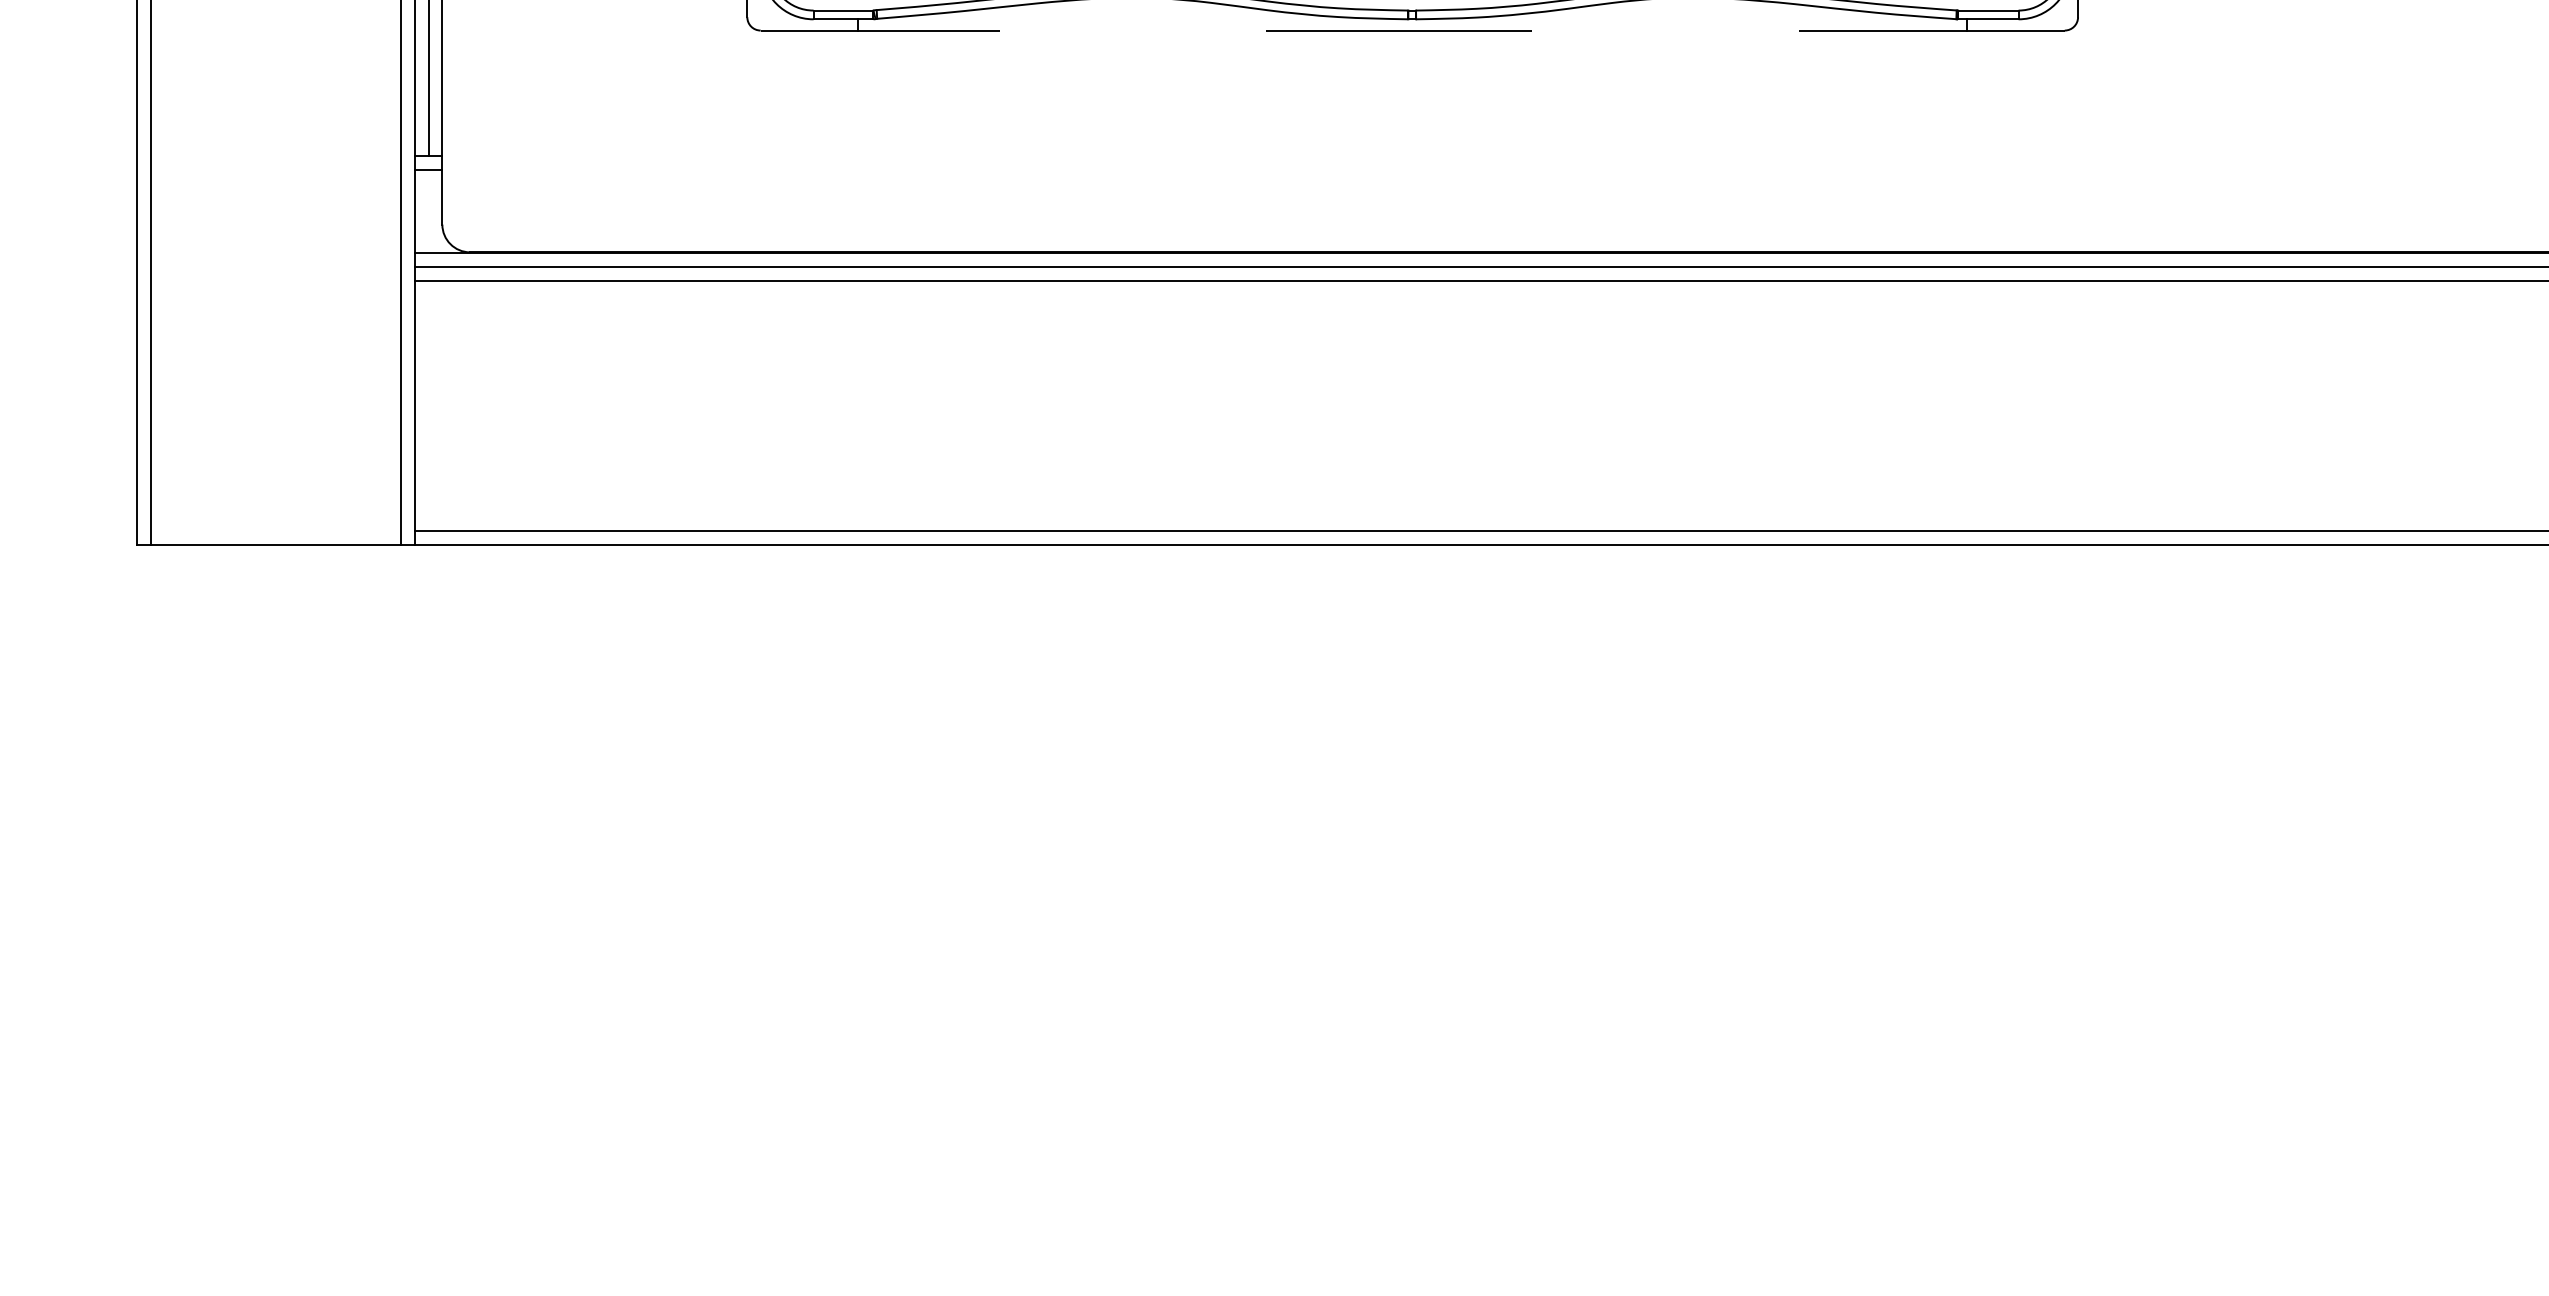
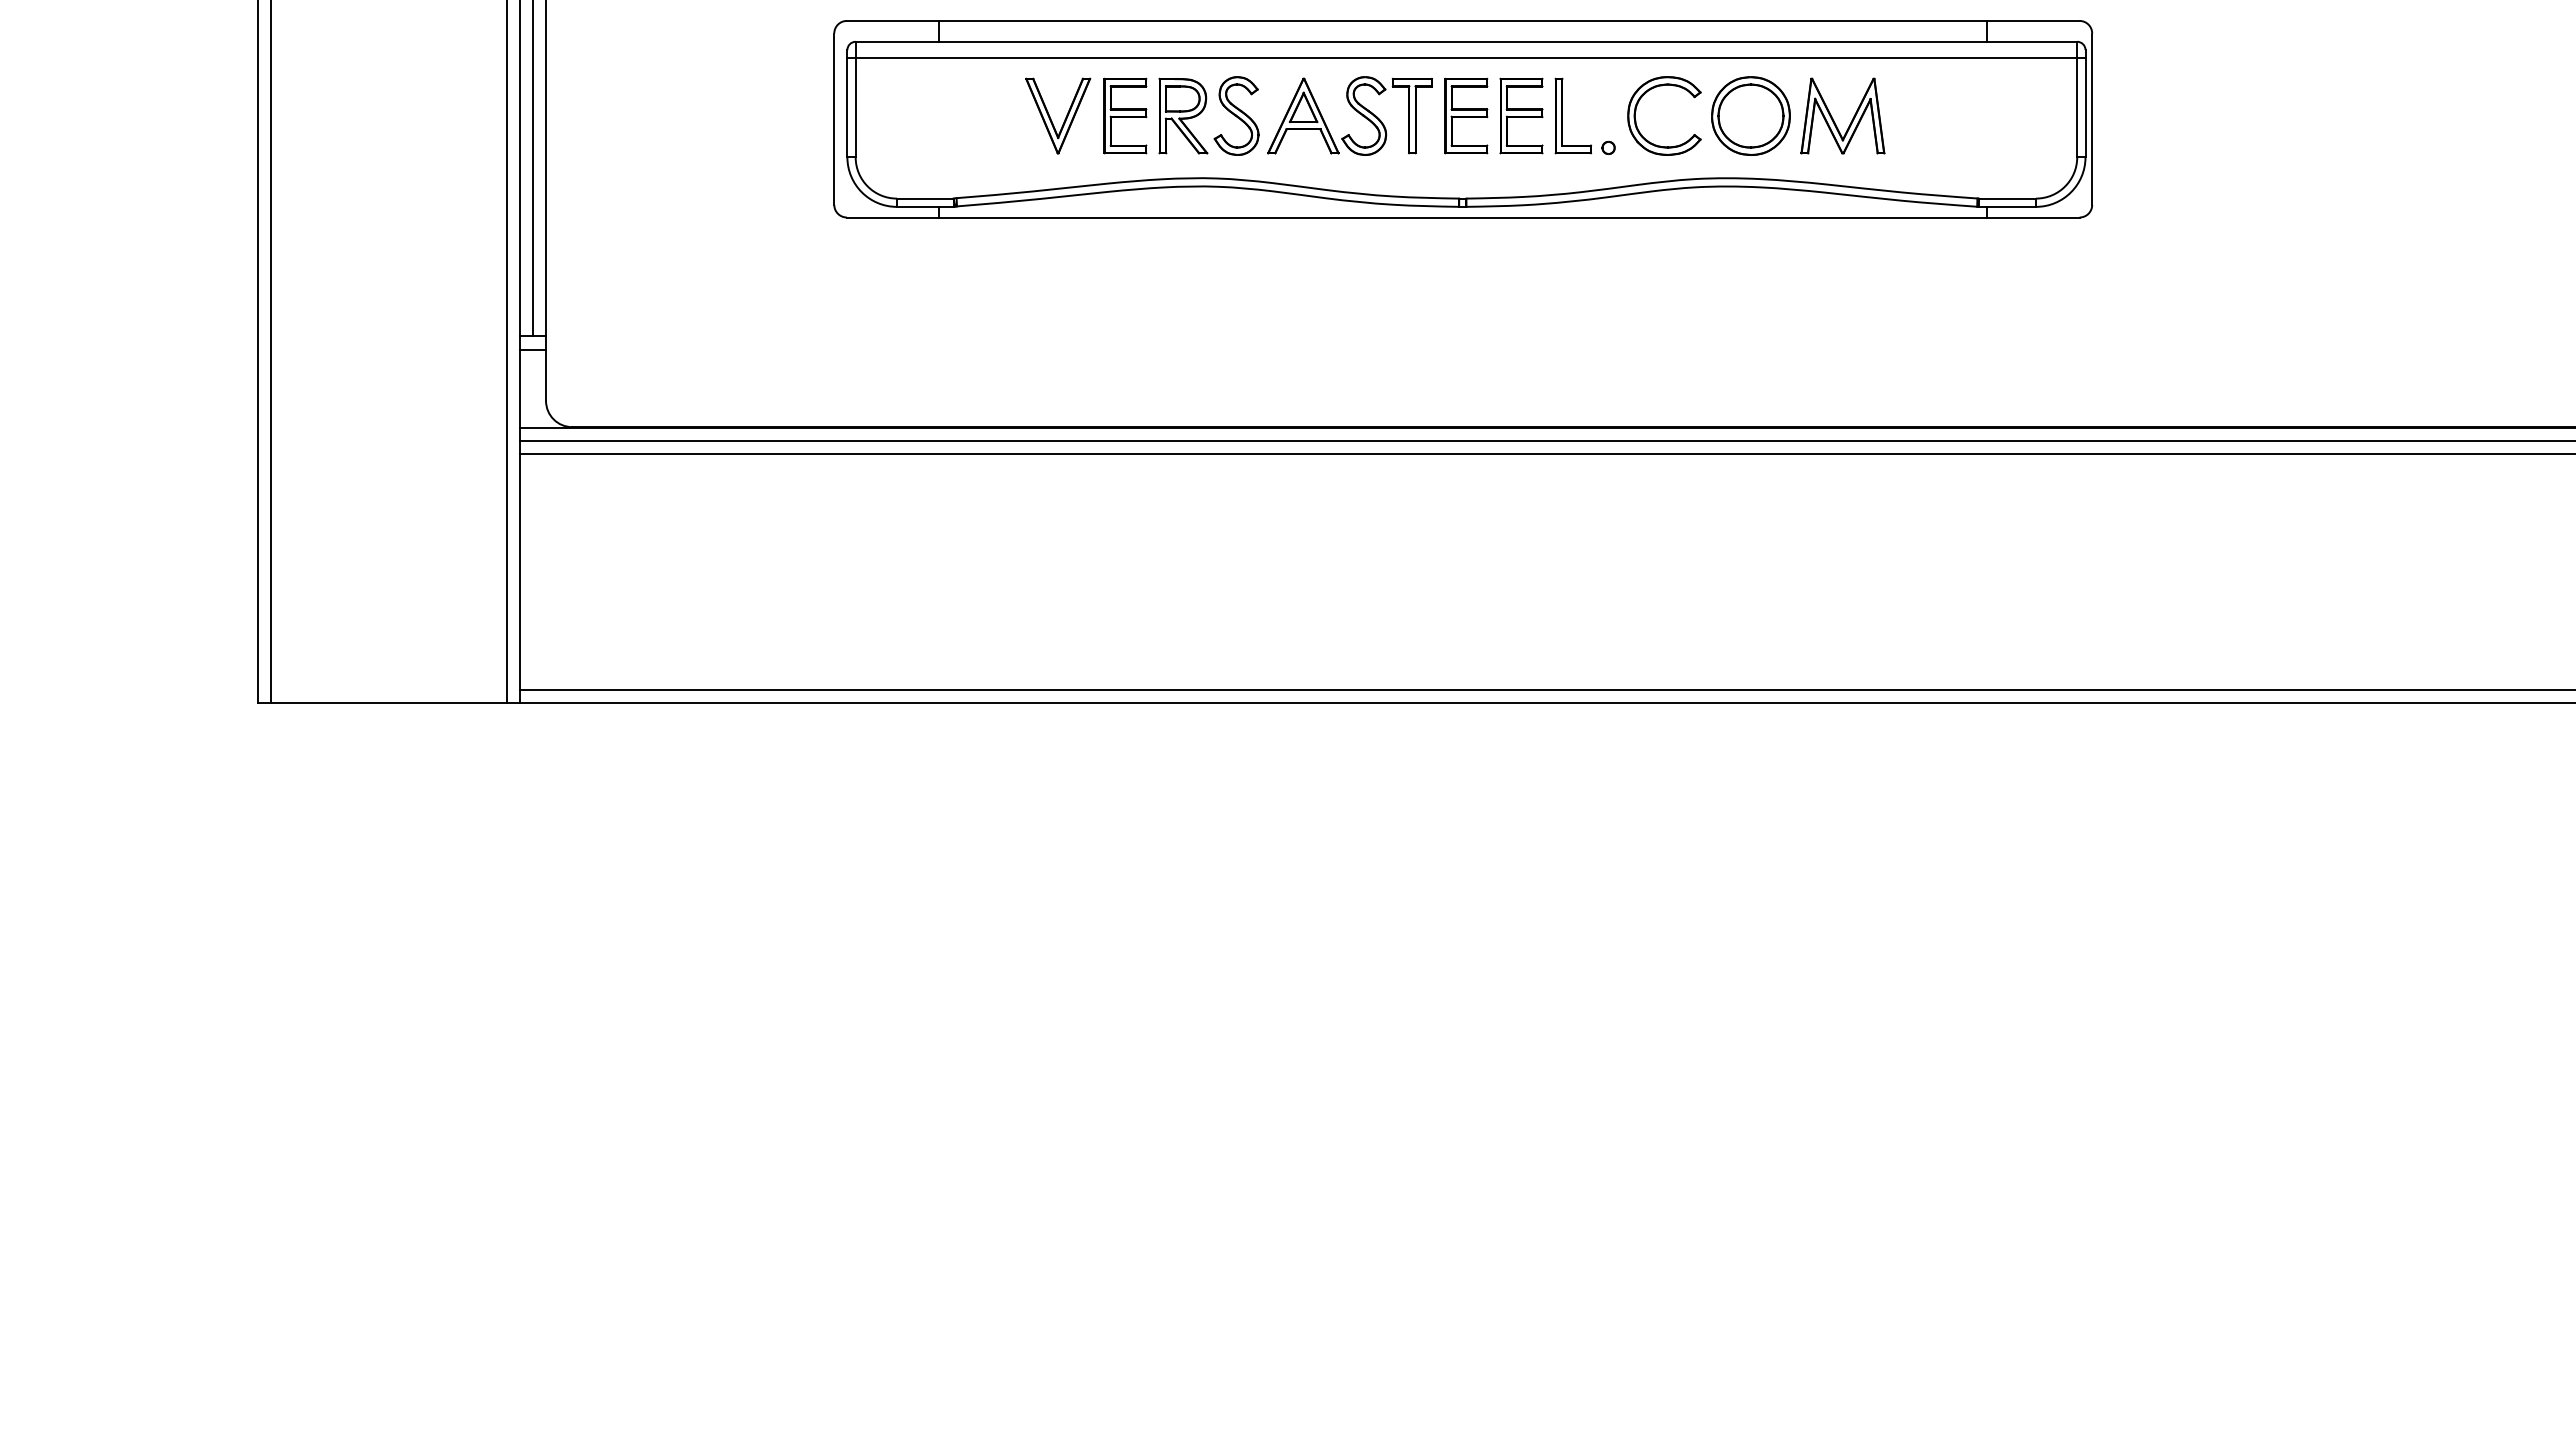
line: (1411, 30) -> (1462, 217), dashed -> solid

